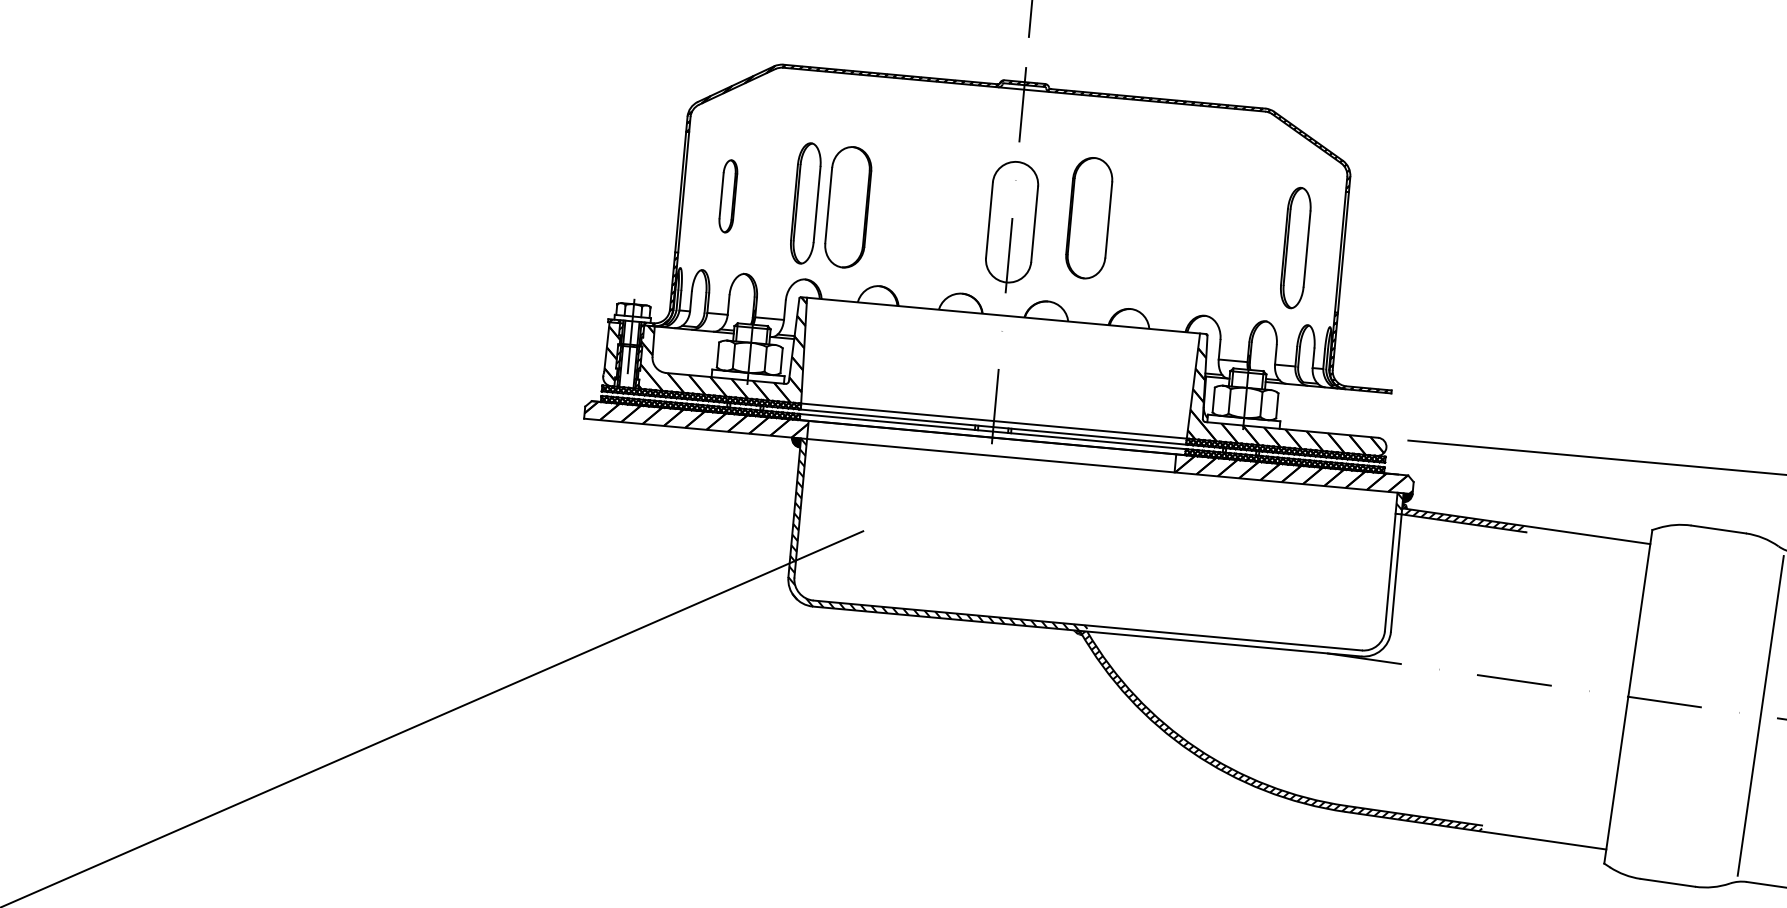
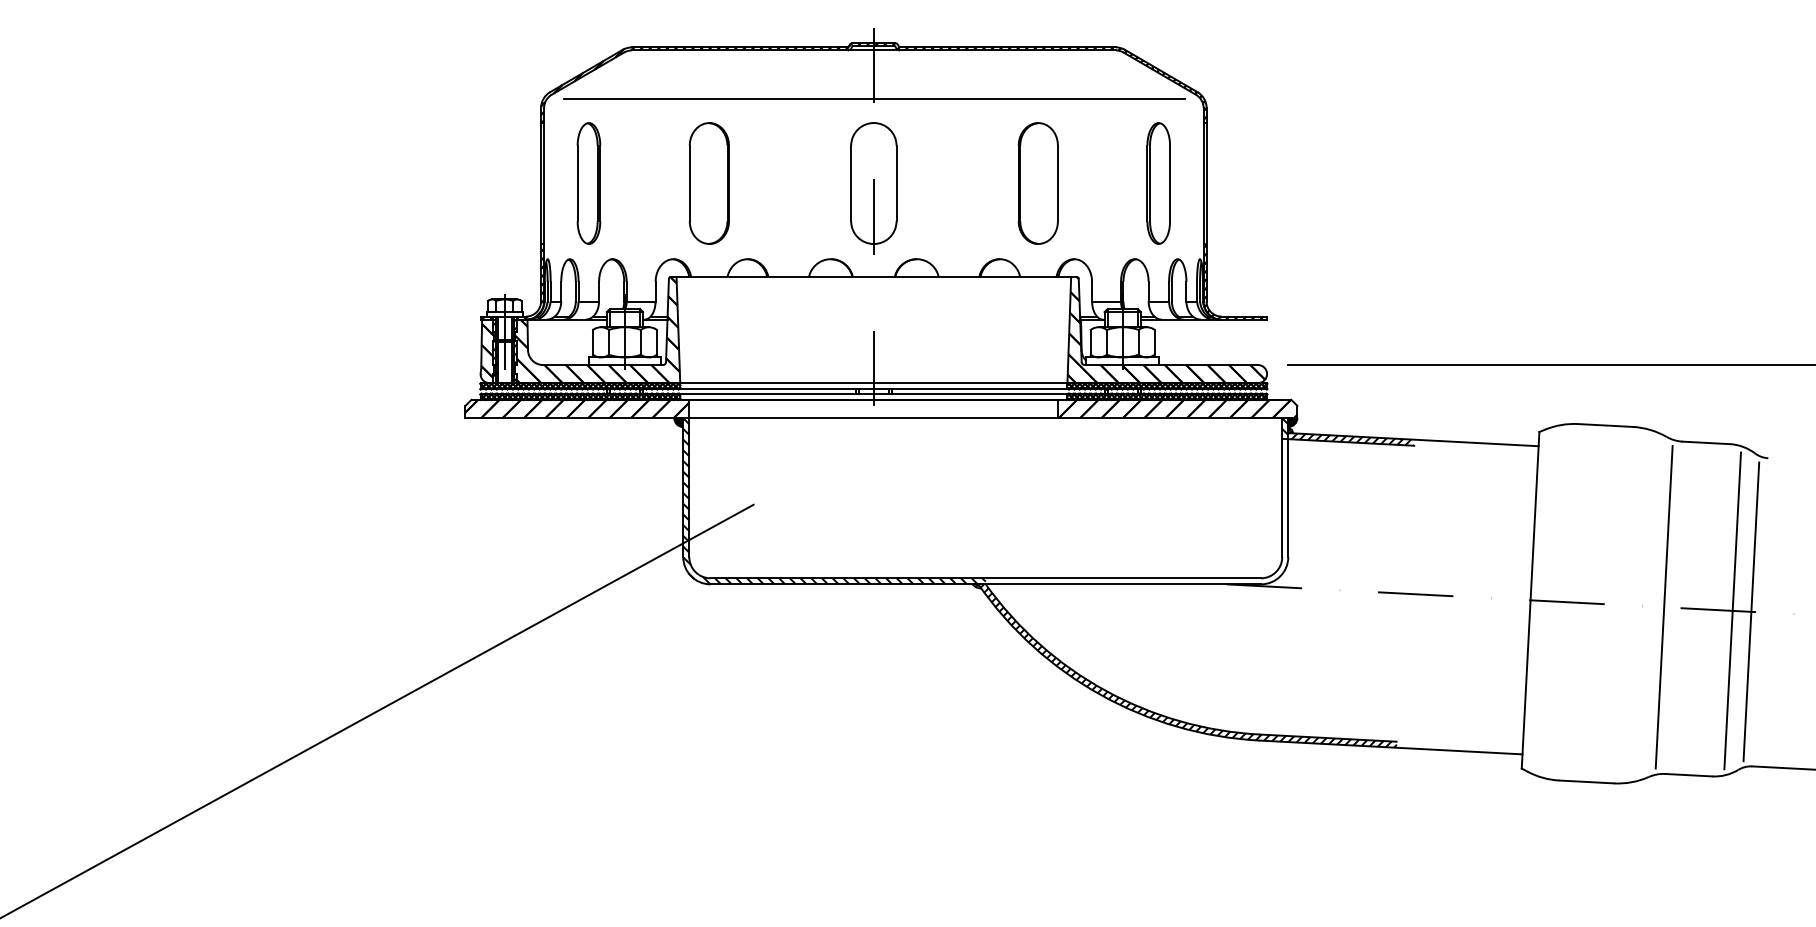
line: (1020, 137) -> (874, 98), added
part: (727, 196) -> (588, 183), size x1.67
part: (805, 203) -> (666, 183), removed
part: (1088, 218) -> (1037, 183), moved

